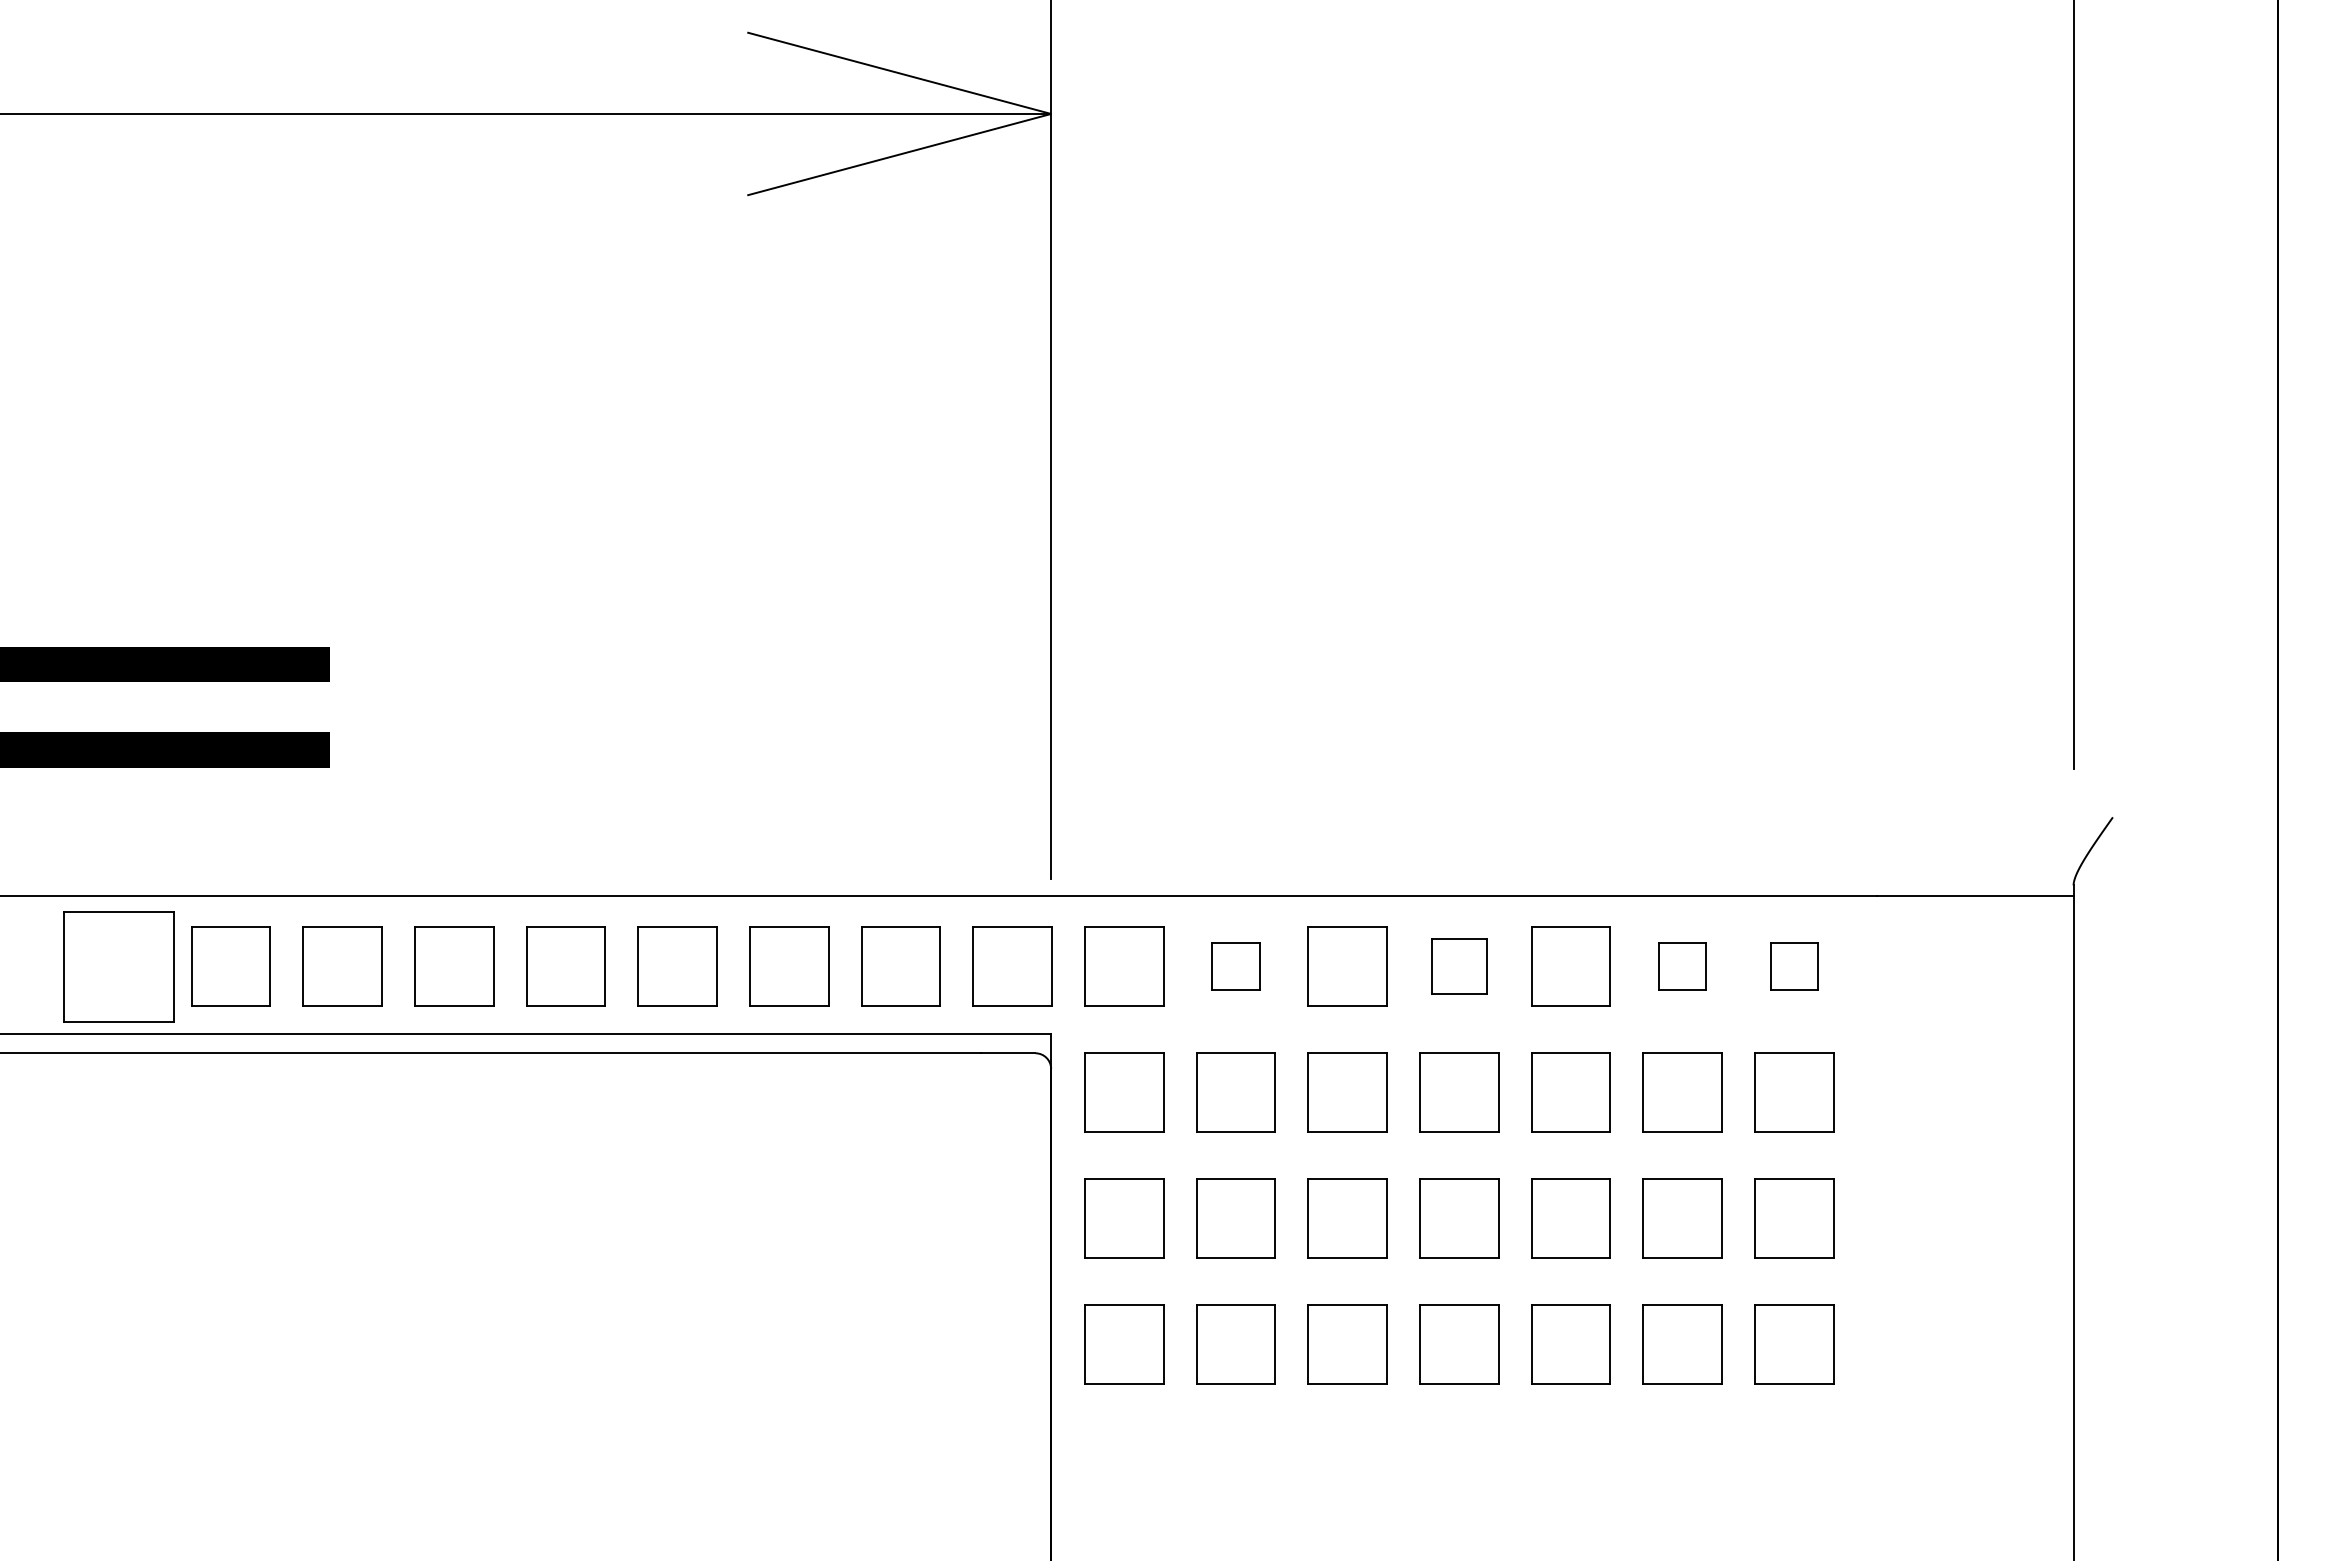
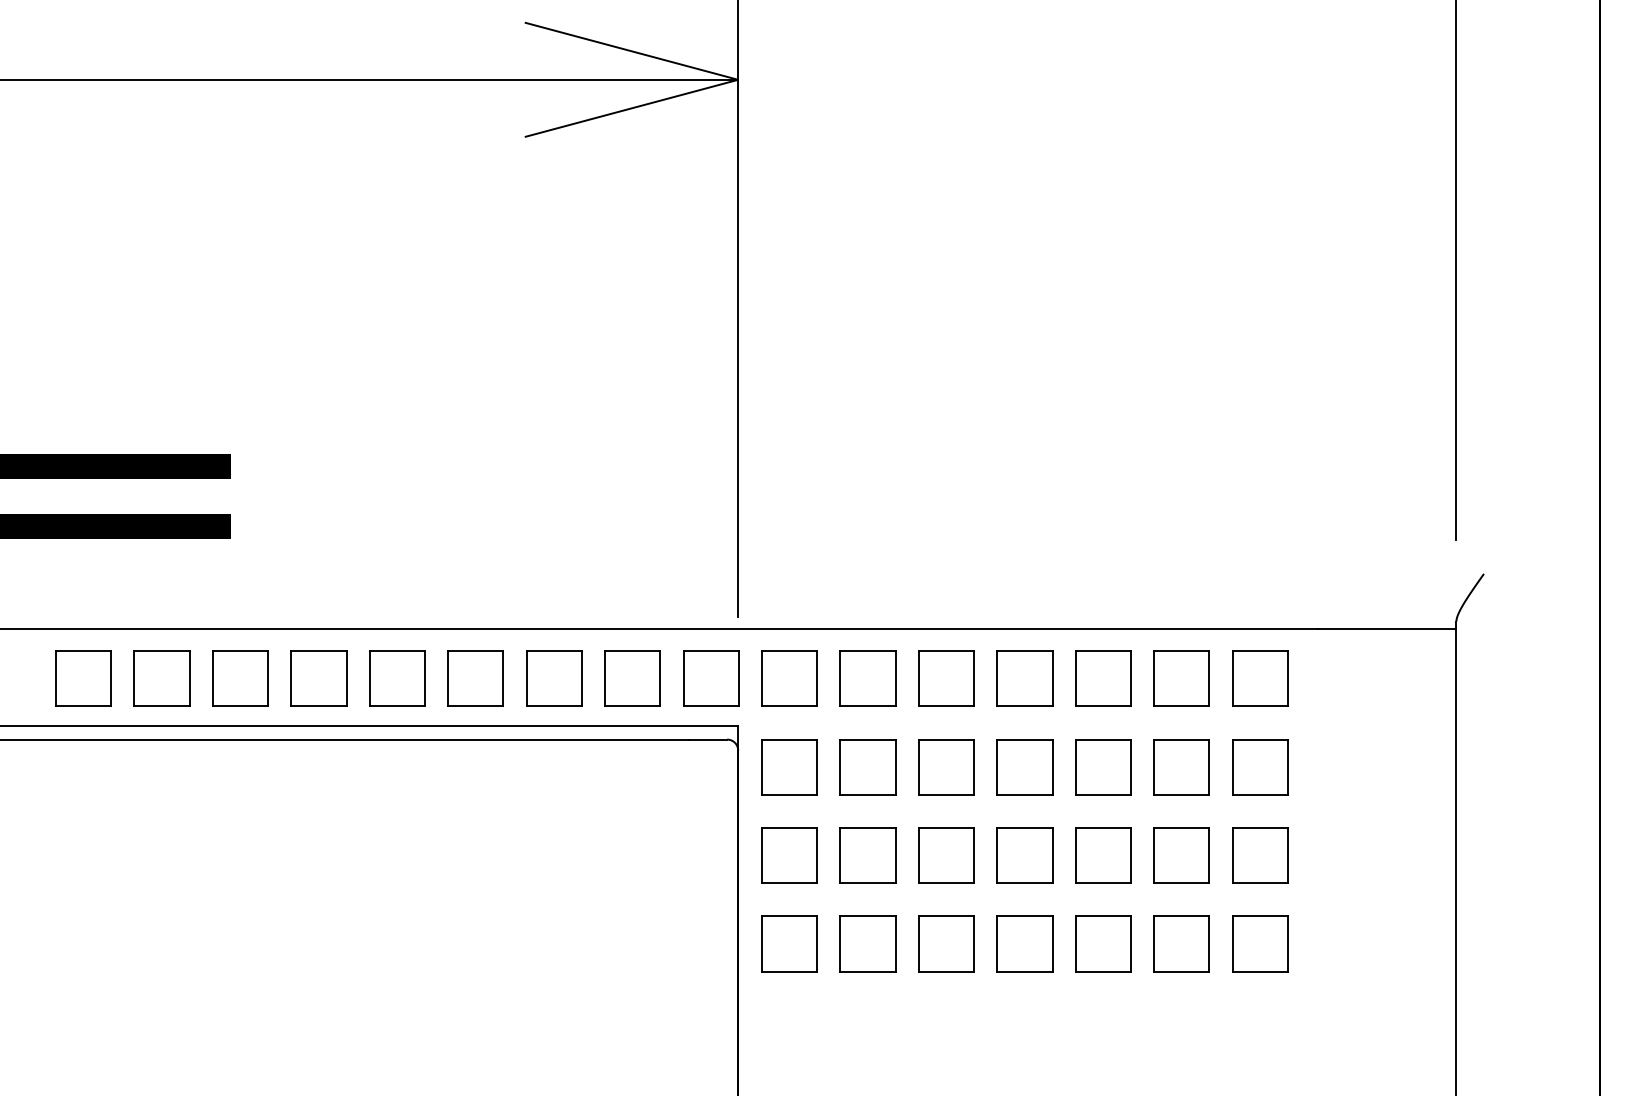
part: (118, 966) -> (83, 678), size x0.71
part: (1235, 966) -> (867, 678), size x1.67
part: (1459, 966) -> (1025, 678), size x1.43
part: (1682, 966) -> (1181, 678), size x1.67
part: (1794, 966) -> (1260, 678), size x1.67

